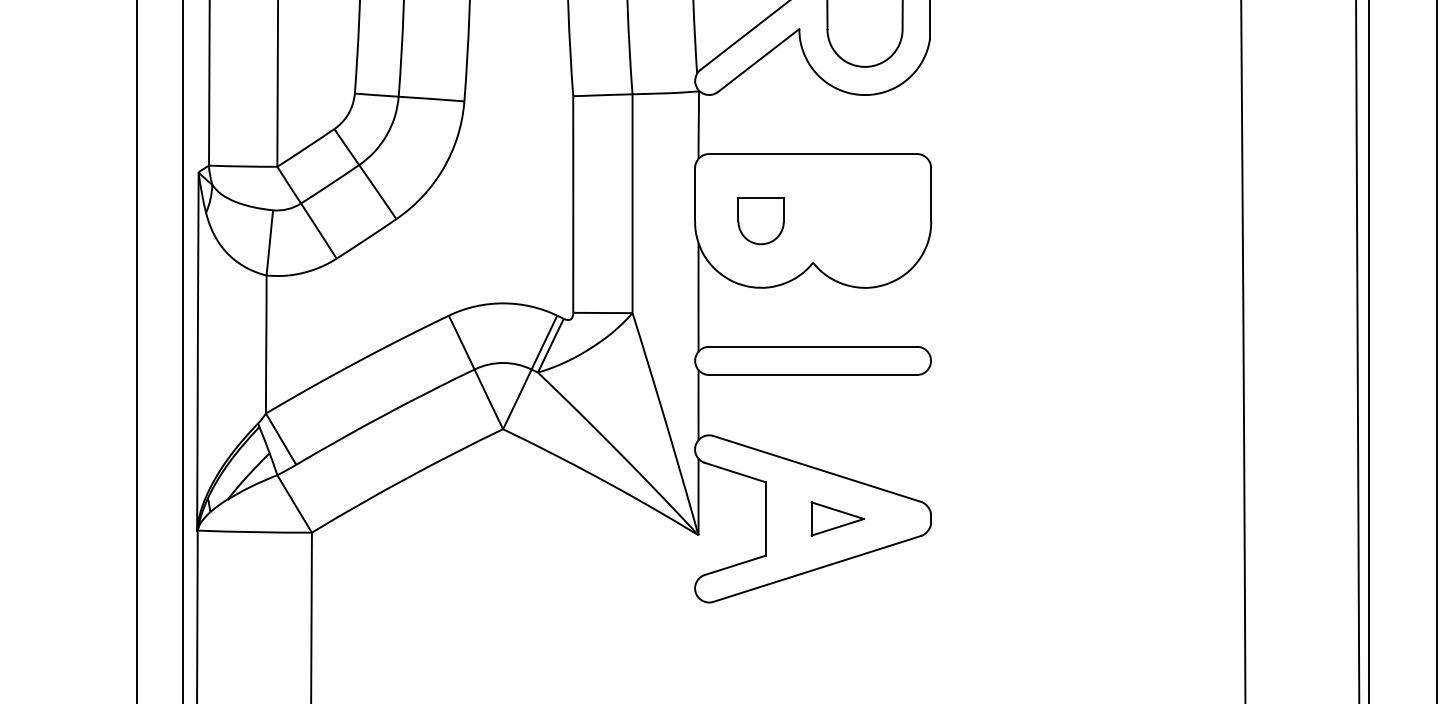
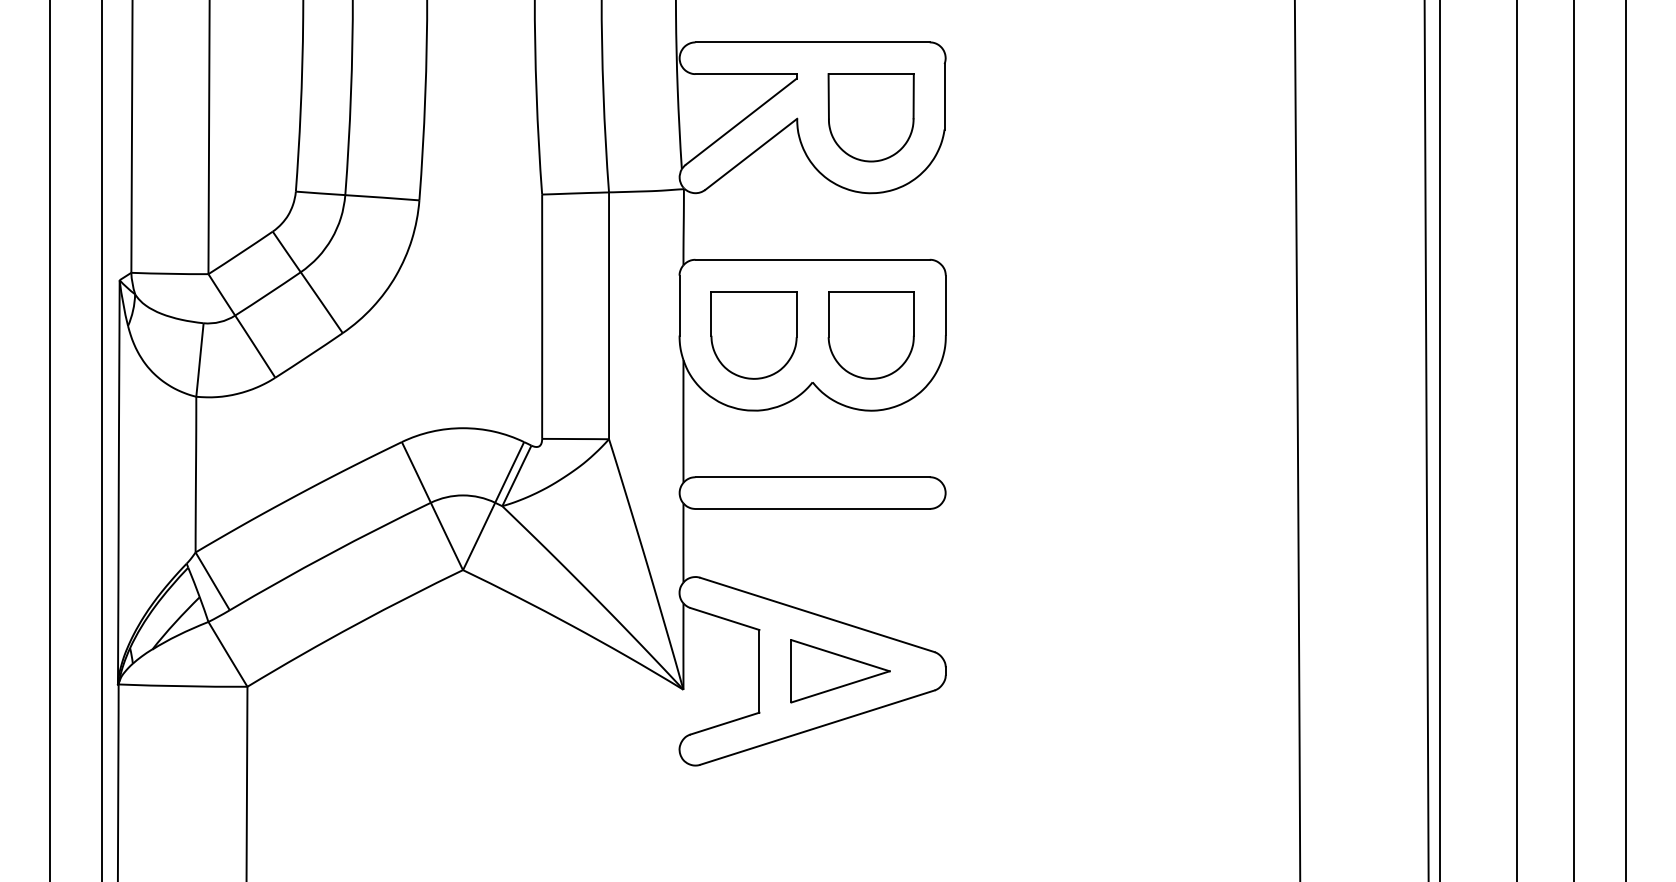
part: (760, 221) -> (753, 335), size x1.67
part: (864, 221) -> (870, 335), added
part: (837, 519) -> (840, 671), size x1.67

